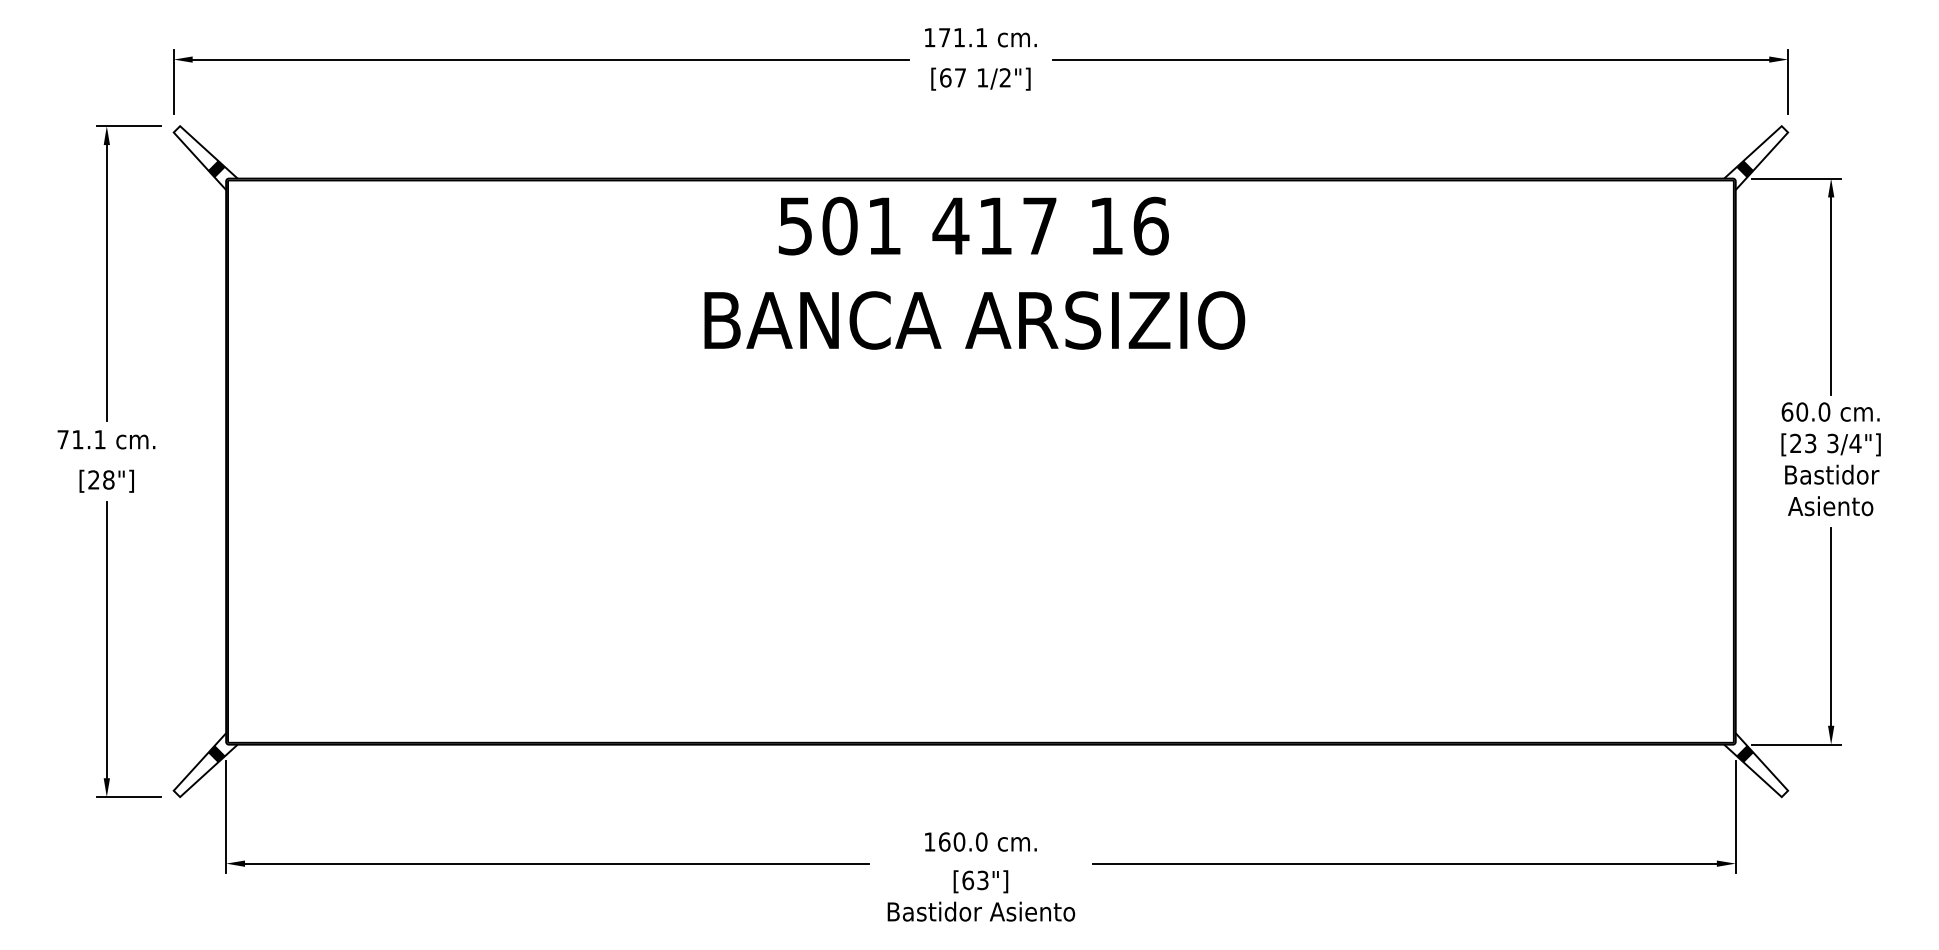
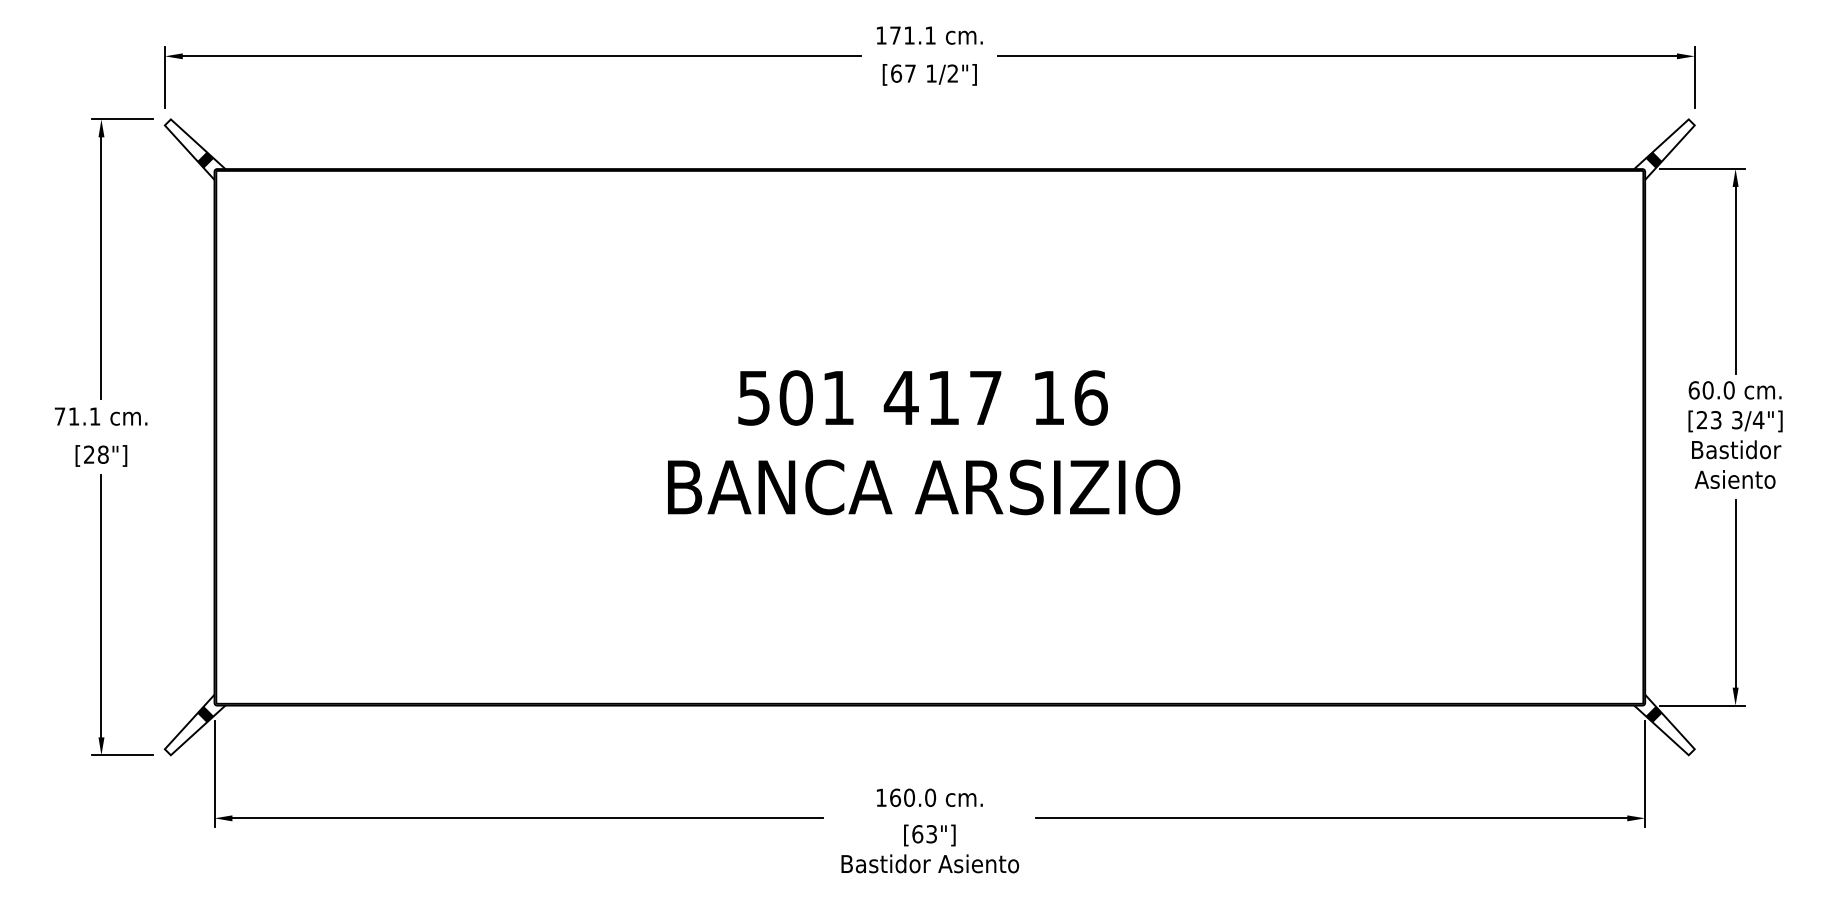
text: (974, 272) -> (923, 441), moved

